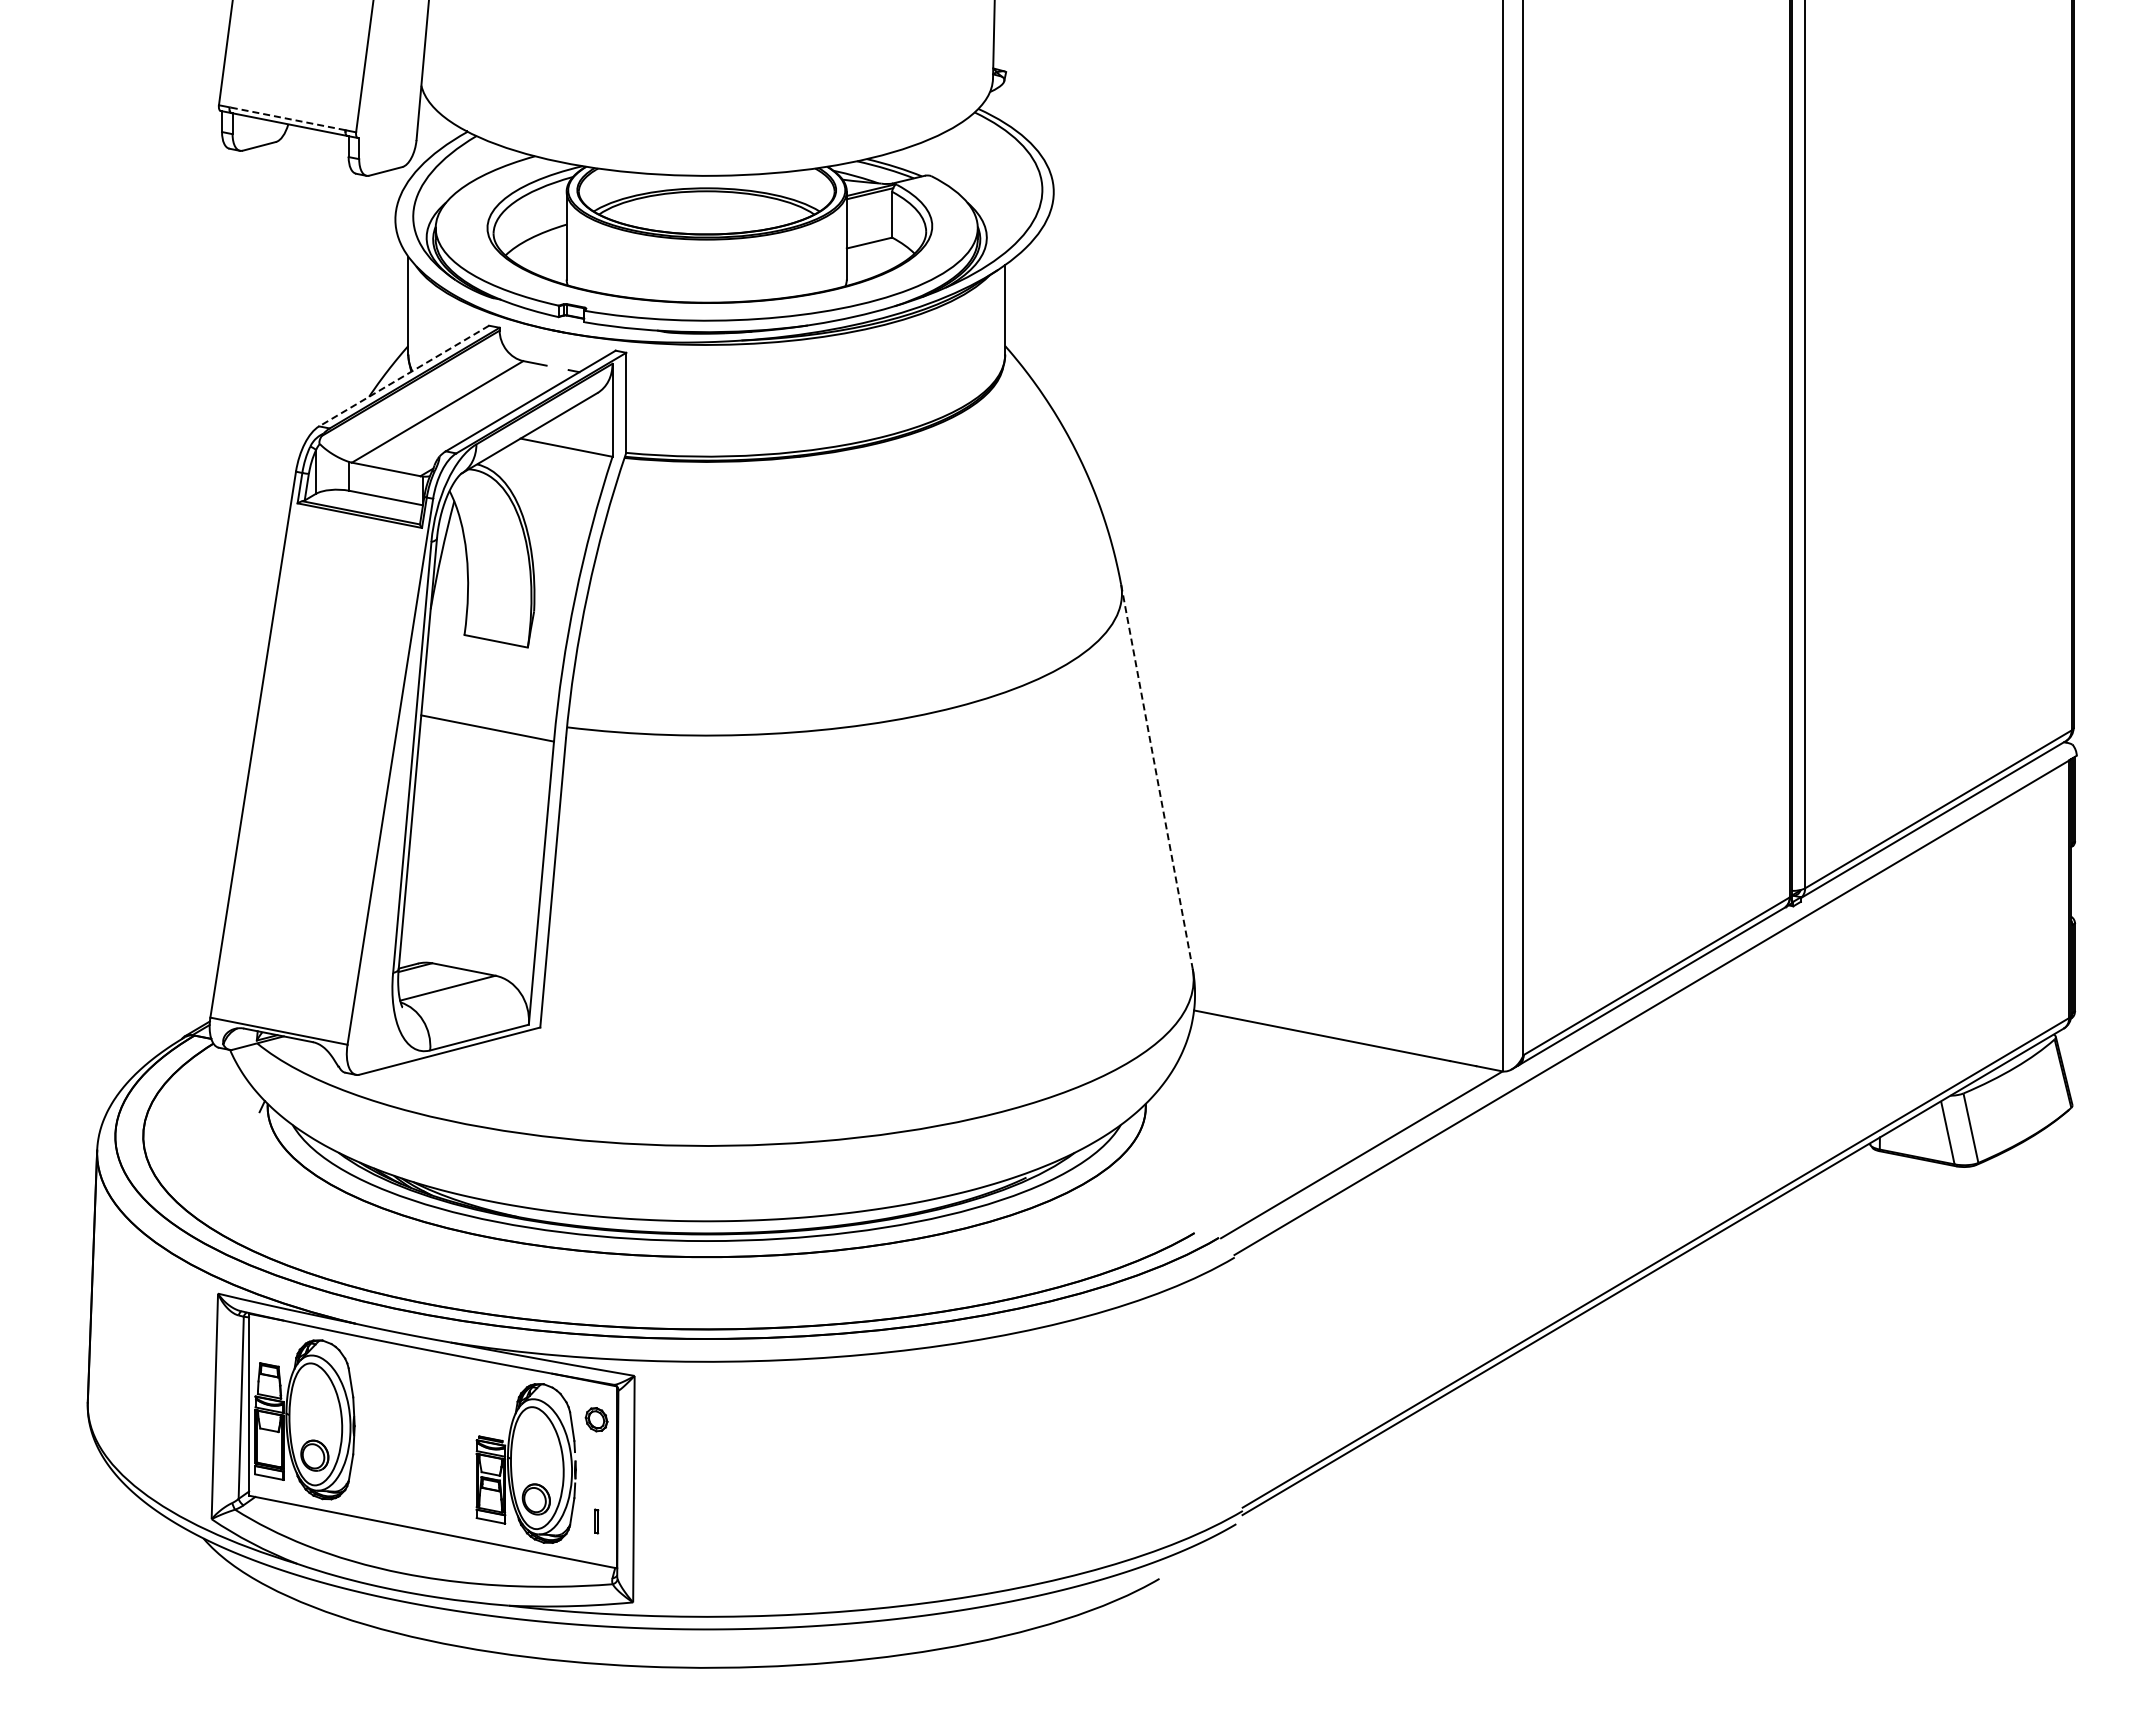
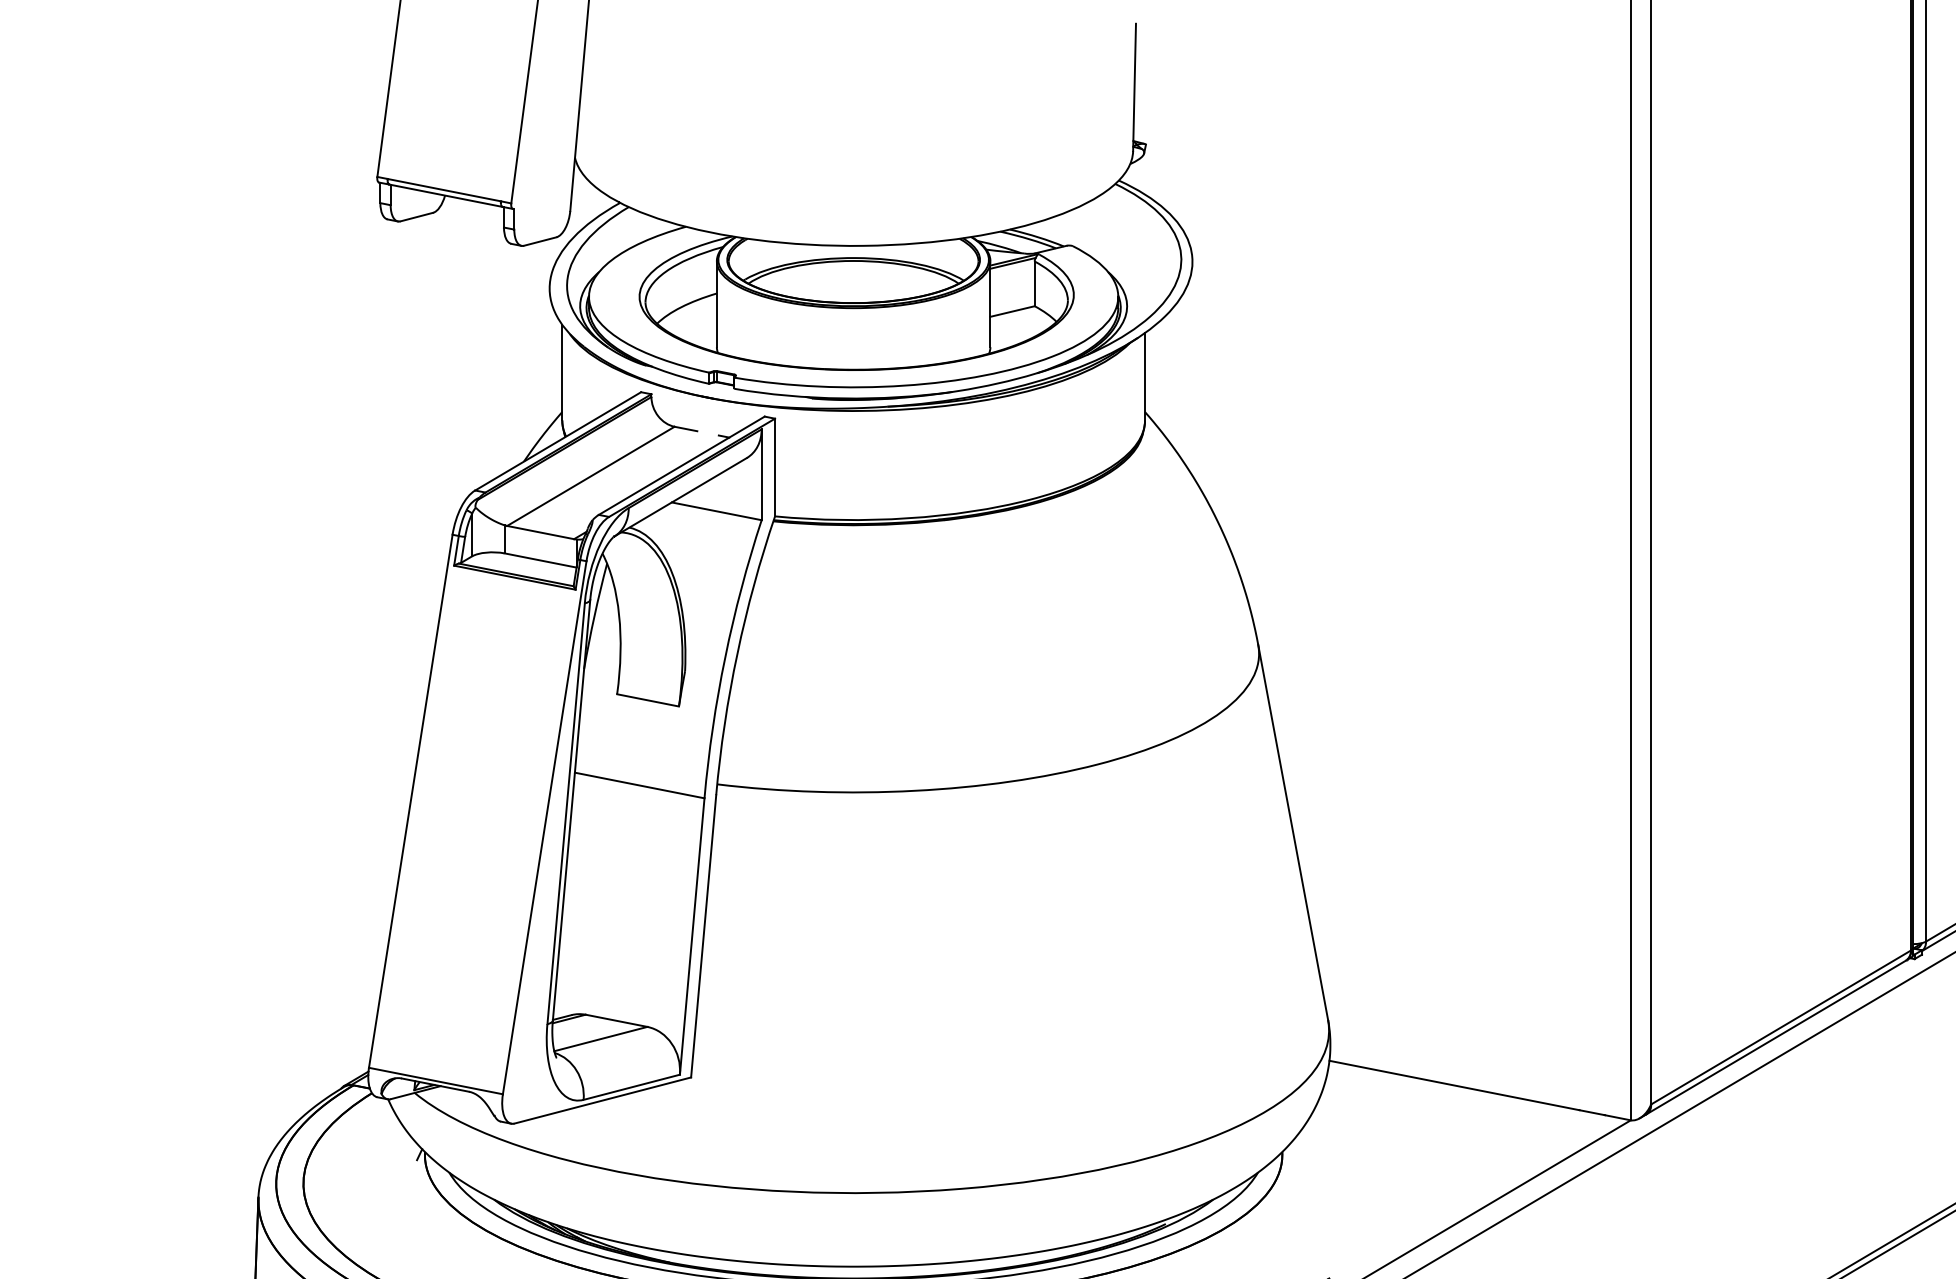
line: (287, 118) -> (444, 189), dashed -> solid
line: (404, 376) -> (558, 441), dashed -> solid
line: (1157, 777) -> (1293, 833), dashed -> solid

